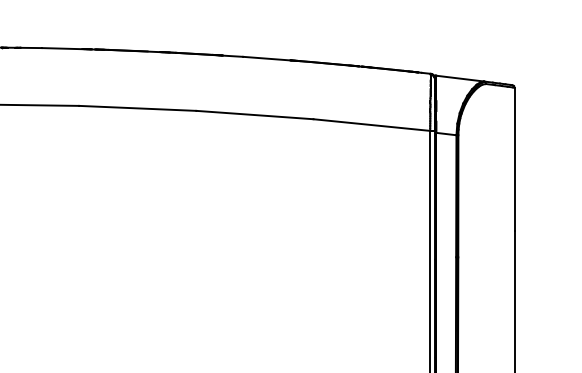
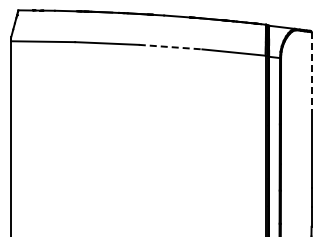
line: (254, 115) -> (170, 47), solid -> dashed
line: (514, 159) -> (311, 71), solid -> dashed

